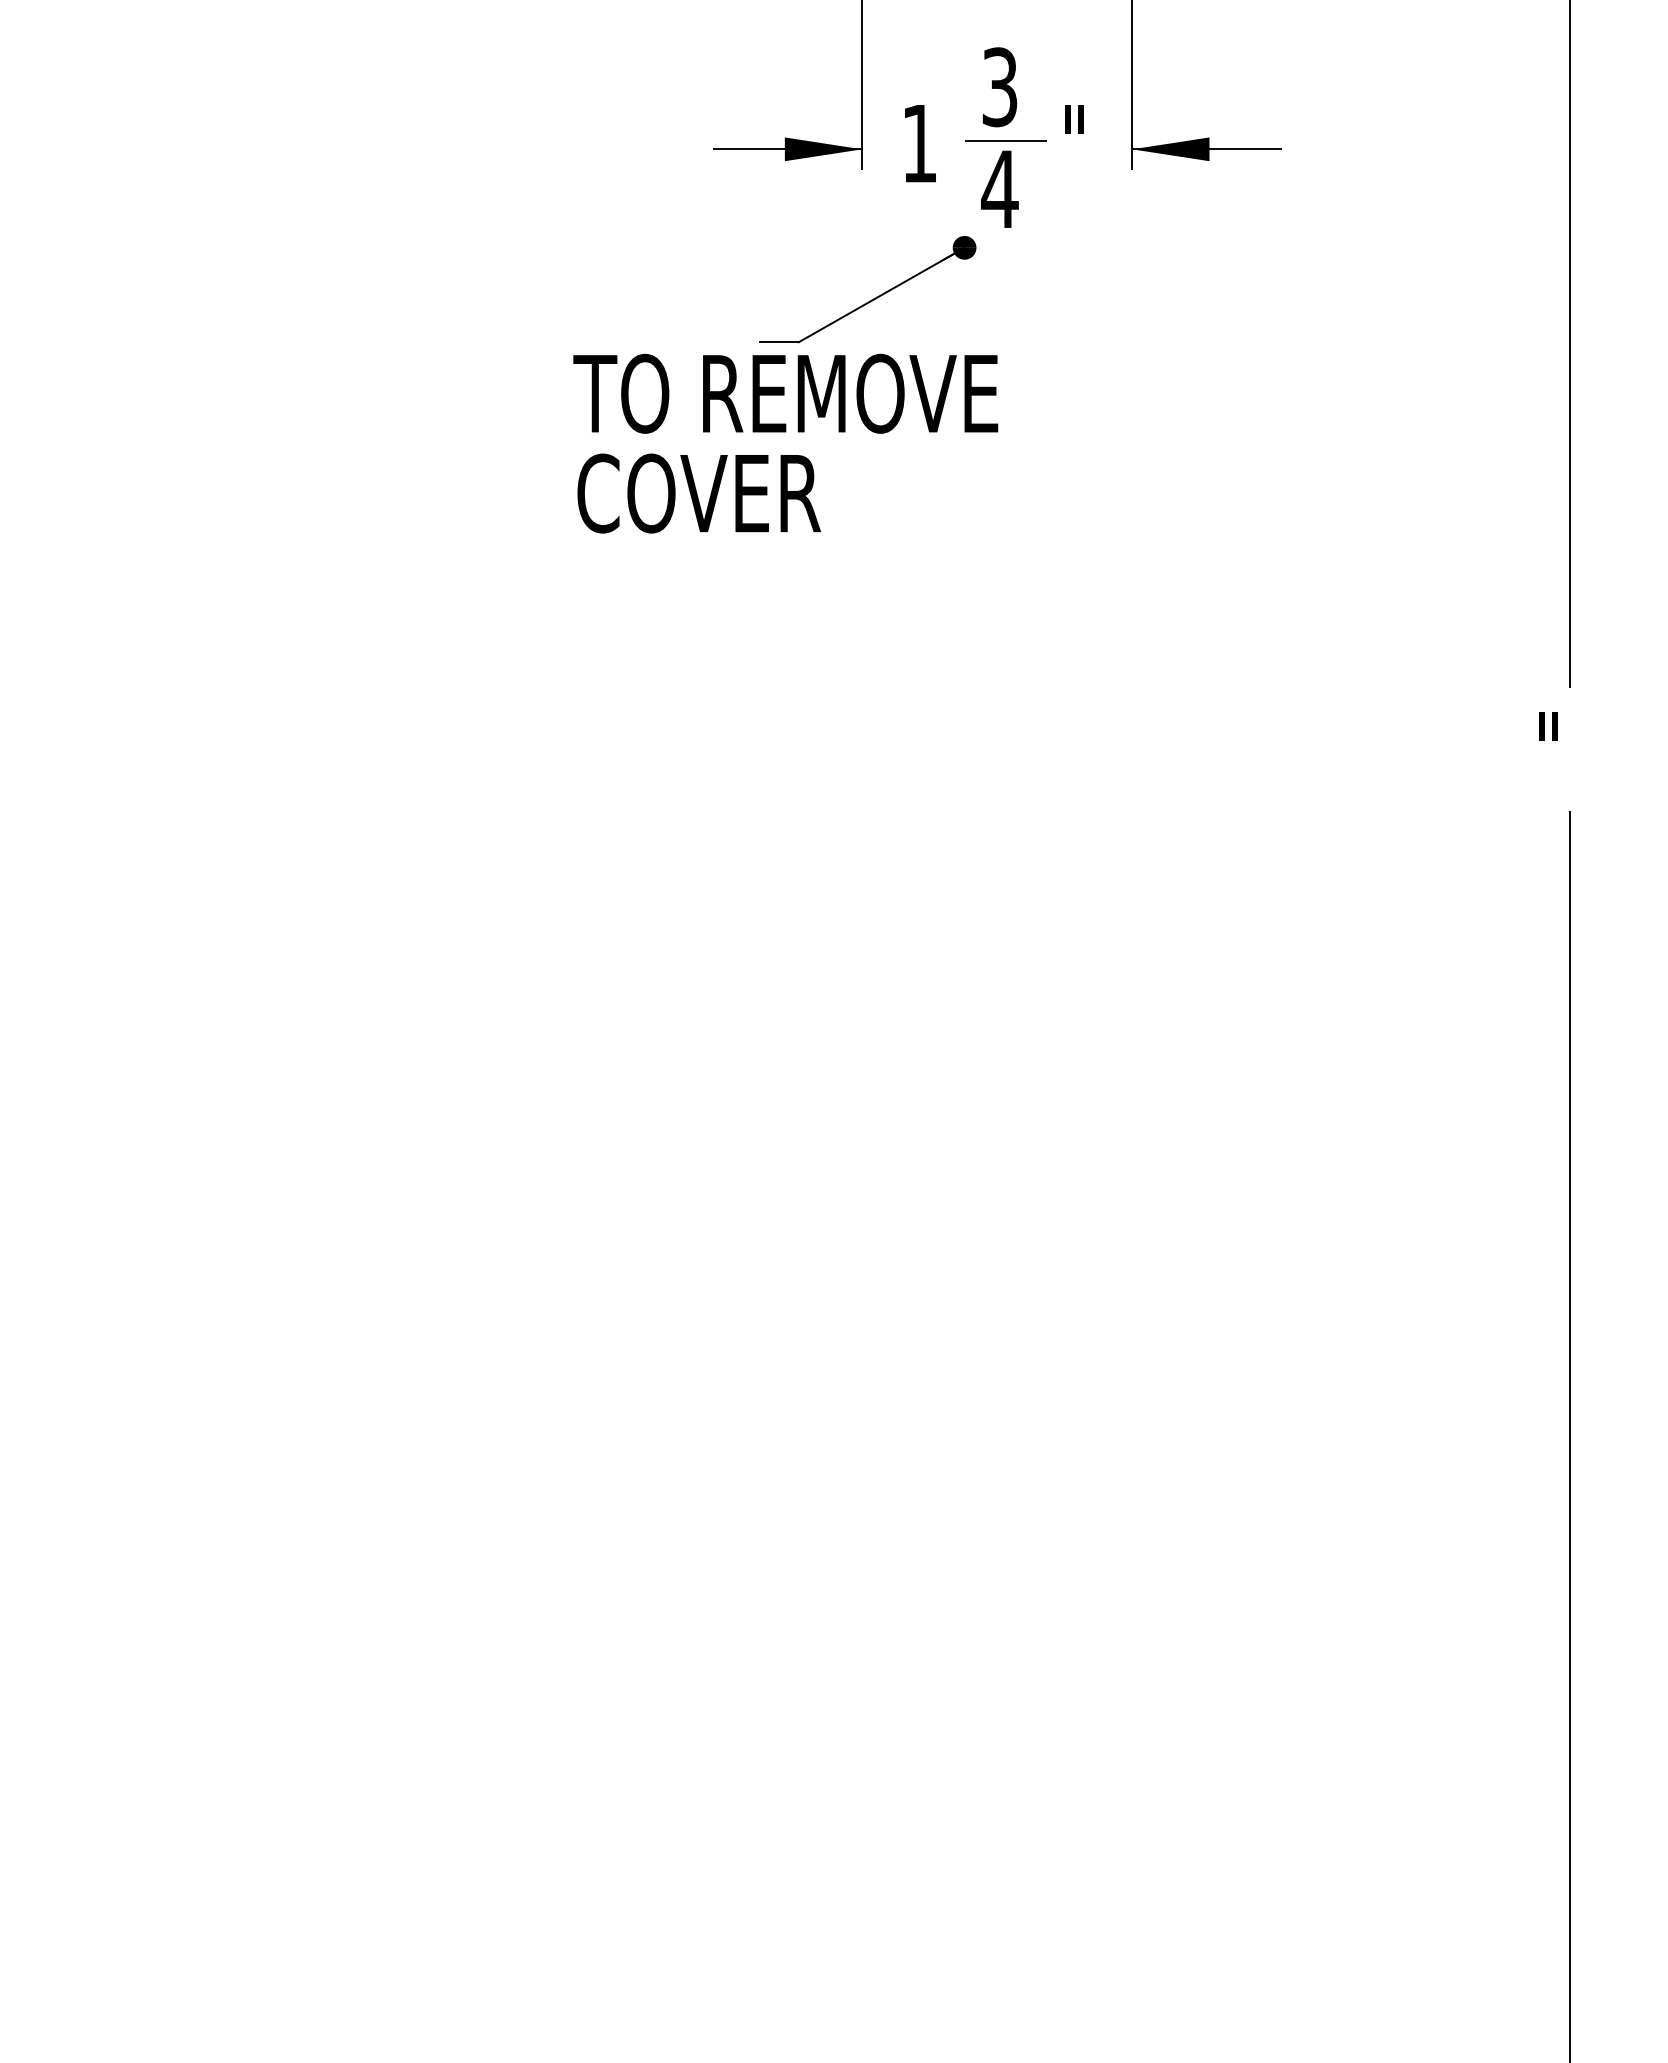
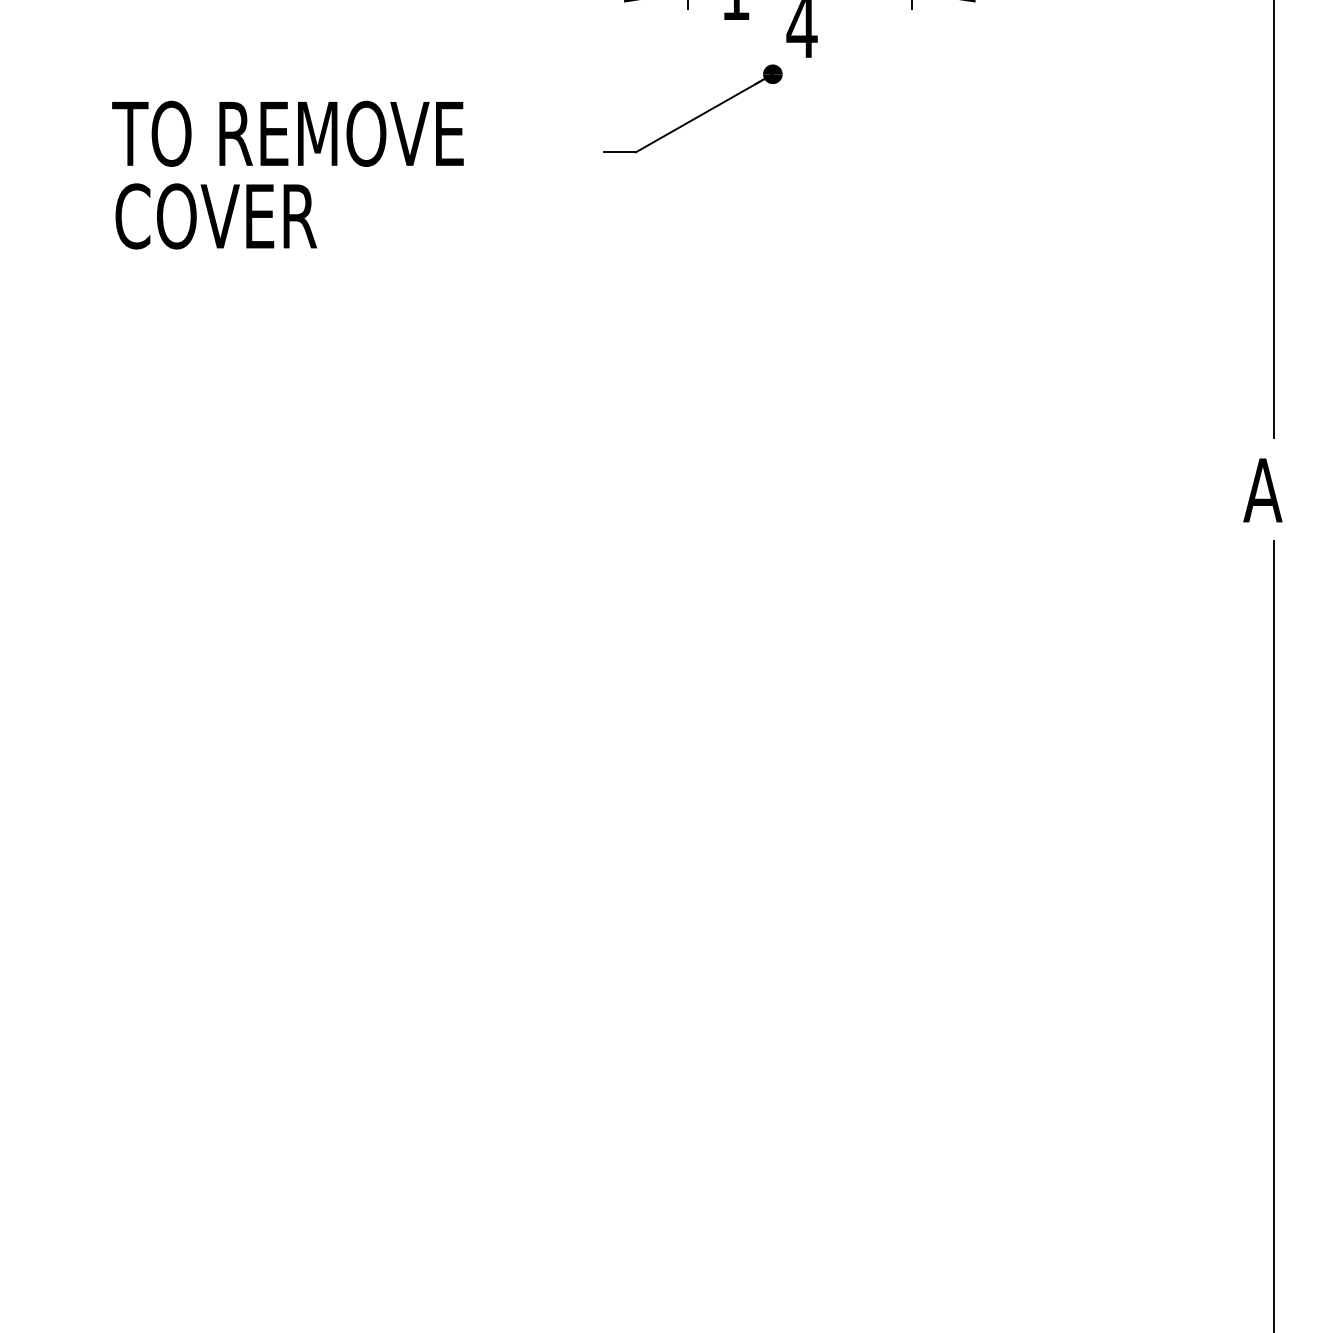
text: (785, 443) -> (287, 175), moved
text: (1556, 750) -> (1262, 490), " -> A

